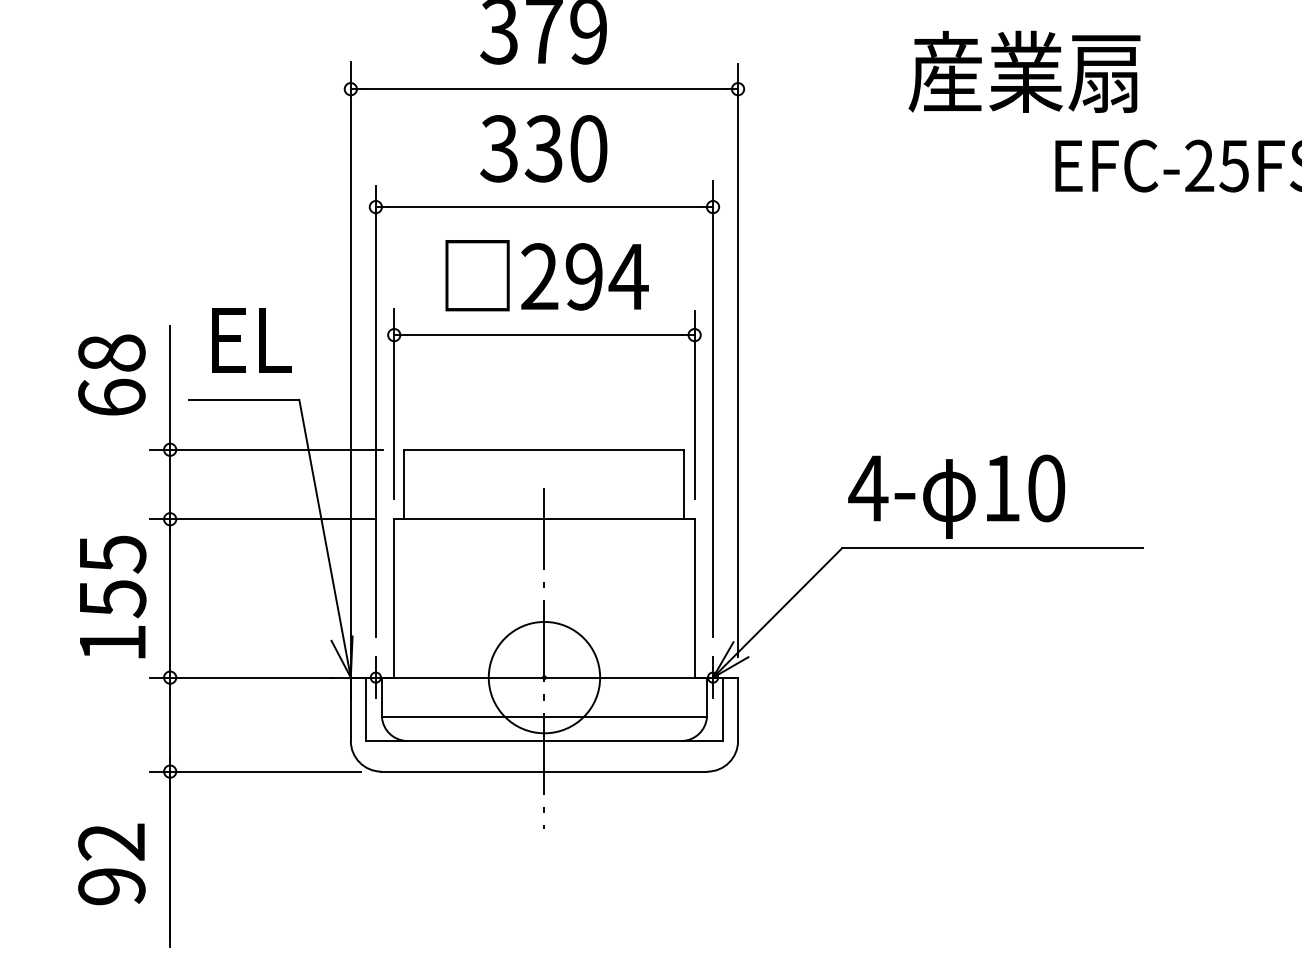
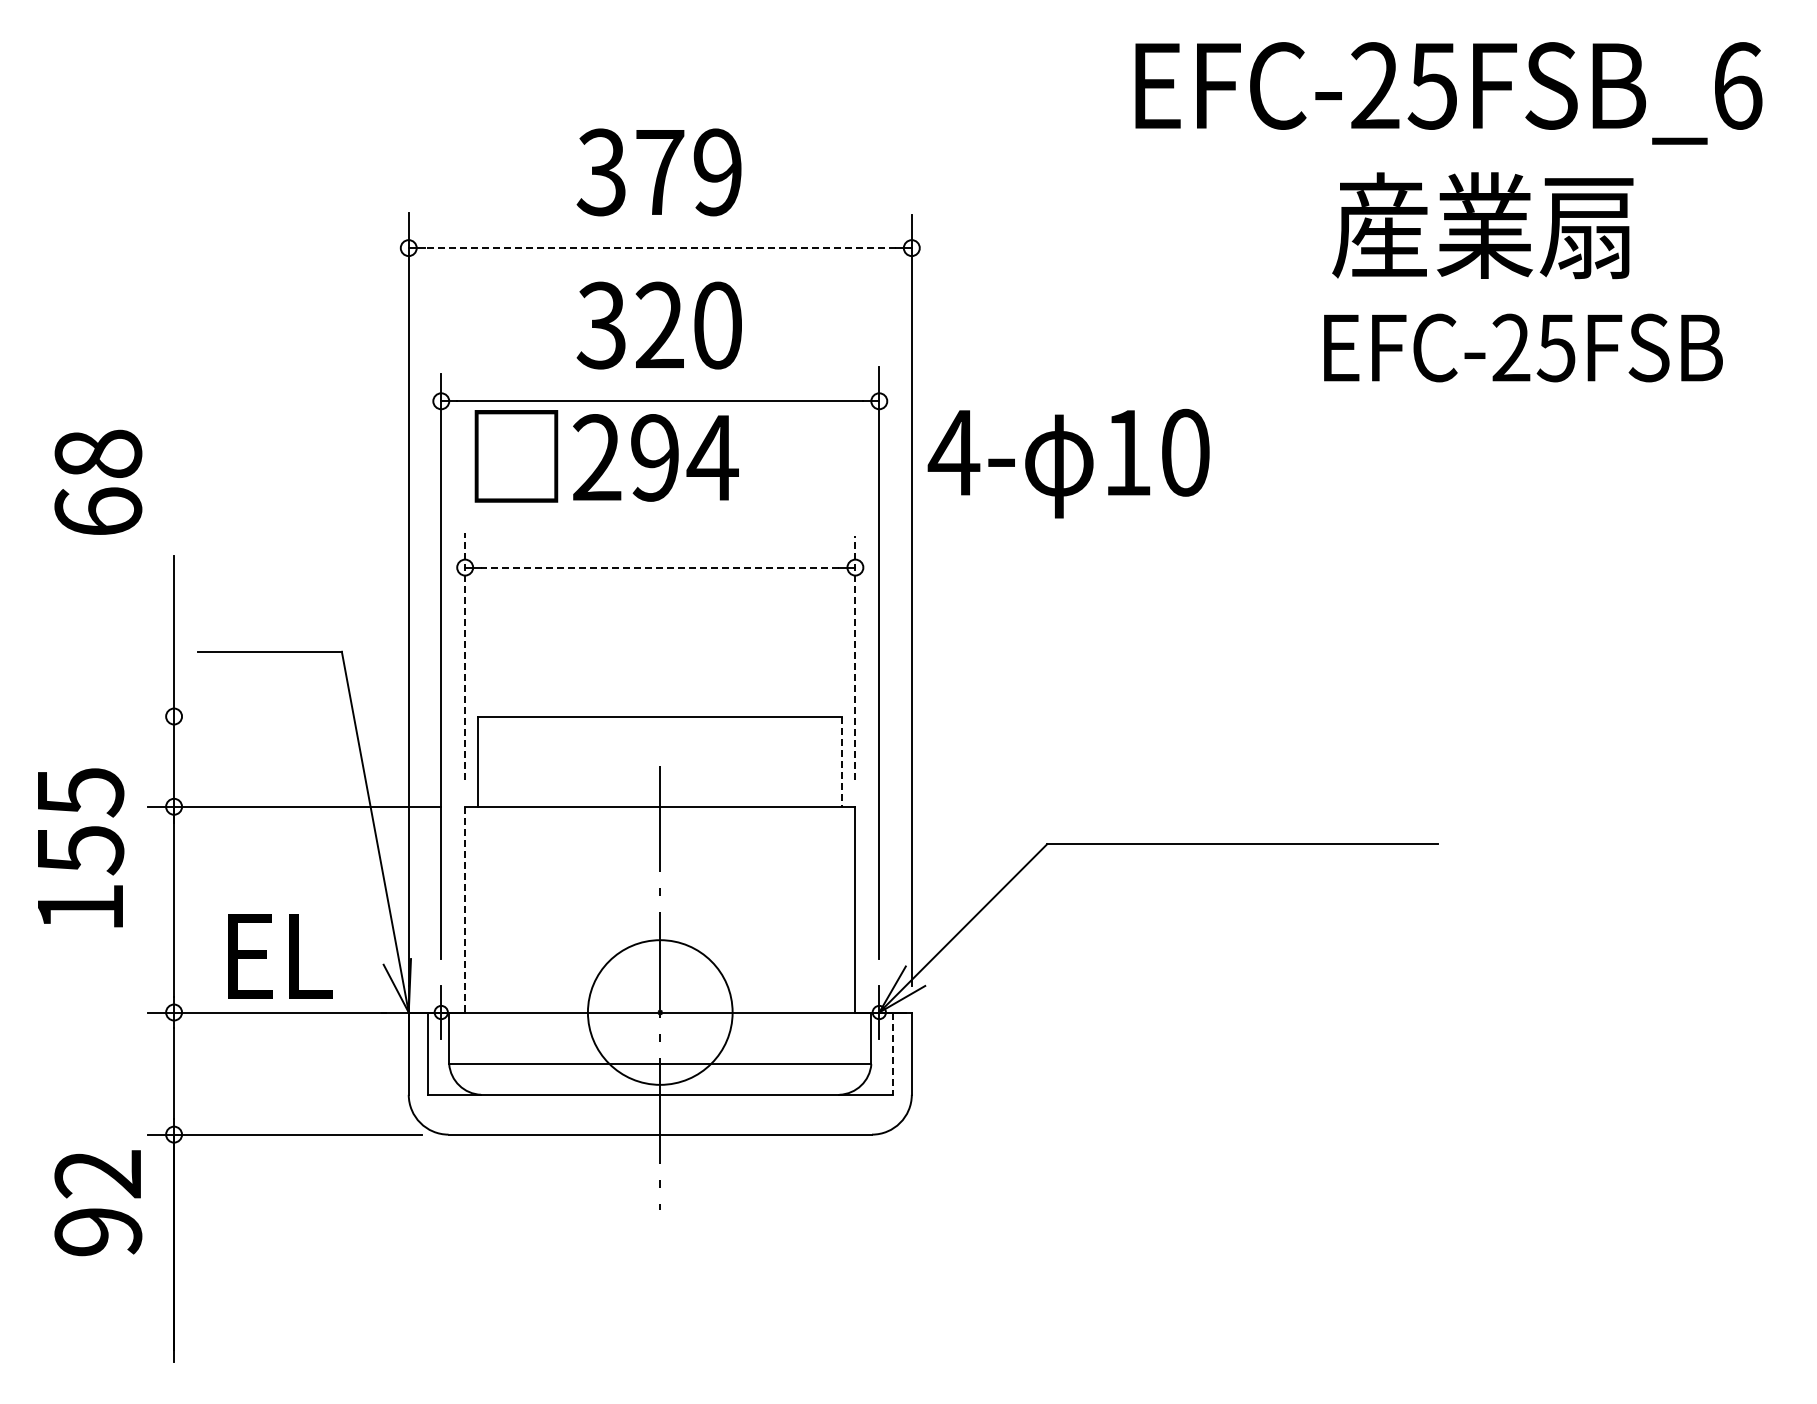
text: (1024, 71) -> (1482, 225), moved
line: (544, 89) -> (660, 248), solid -> dashed
text: (543, 148) -> (658, 325), 330 -> 320
text: (546, 275) -> (606, 456), moved
line: (543, 335) -> (659, 567), solid -> dashed
text: (252, 340) -> (280, 956), moved
text: (111, 374) -> (98, 481), moved
line: (394, 403) -> (465, 656), solid -> dashed
line: (694, 404) -> (855, 657), solid -> dashed
line: (265, 449) -> (298, 716), removed
line: (684, 485) -> (842, 762), solid -> dashed
text: (956, 496) -> (1068, 463), moved
text: (113, 596) -> (81, 847), moved
line: (394, 598) -> (465, 909), solid -> dashed
line: (723, 709) -> (892, 1054), solid -> dashed
text: (111, 864) -> (98, 1203), moved

